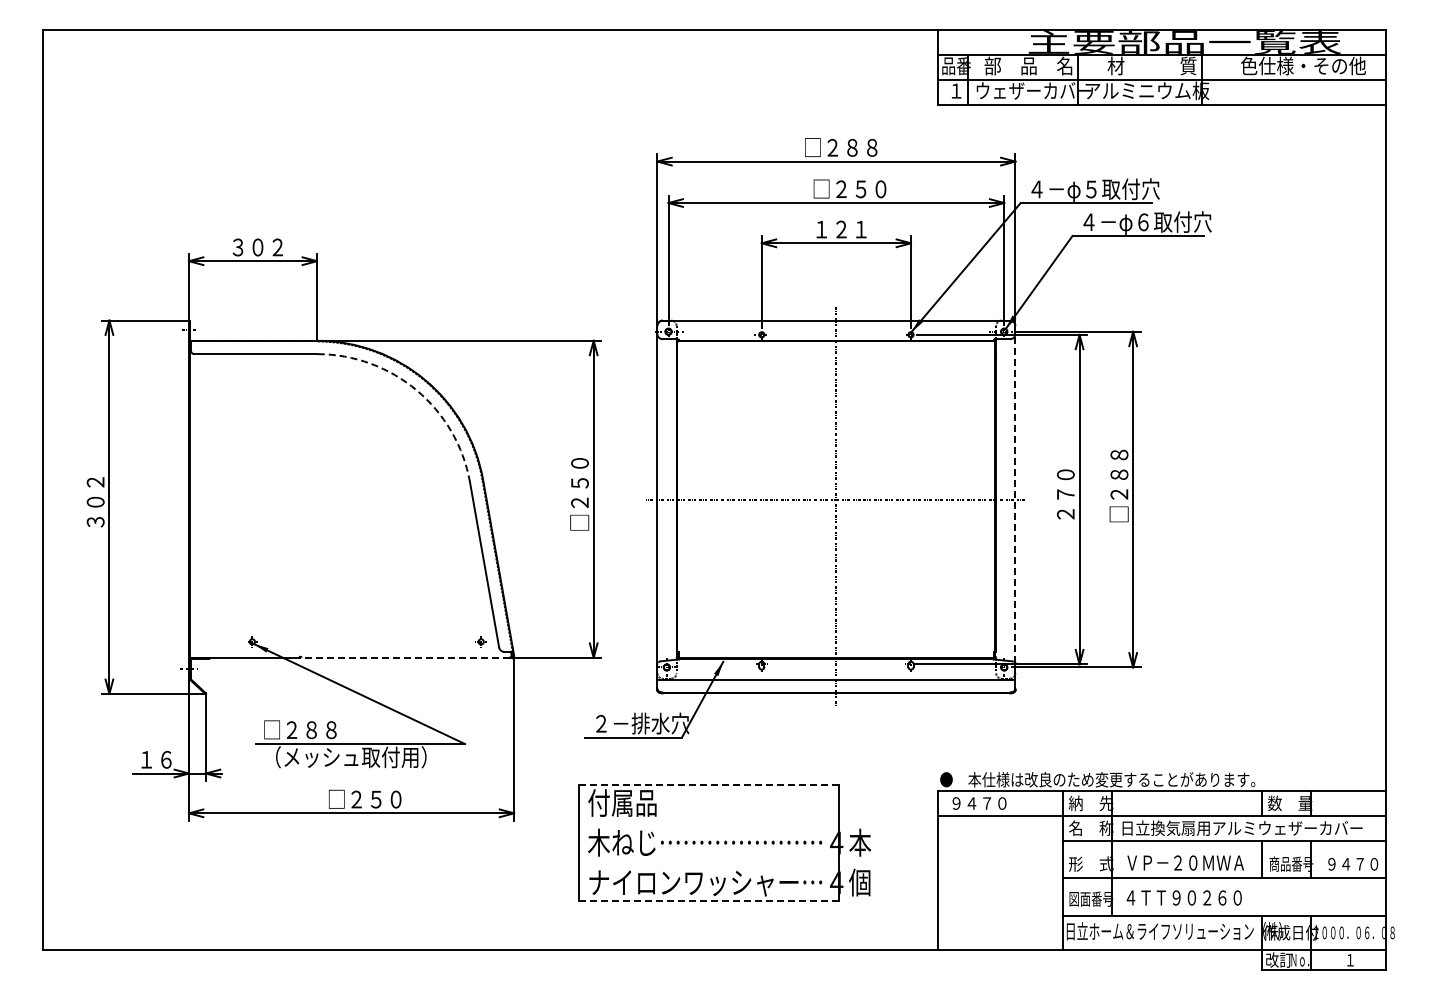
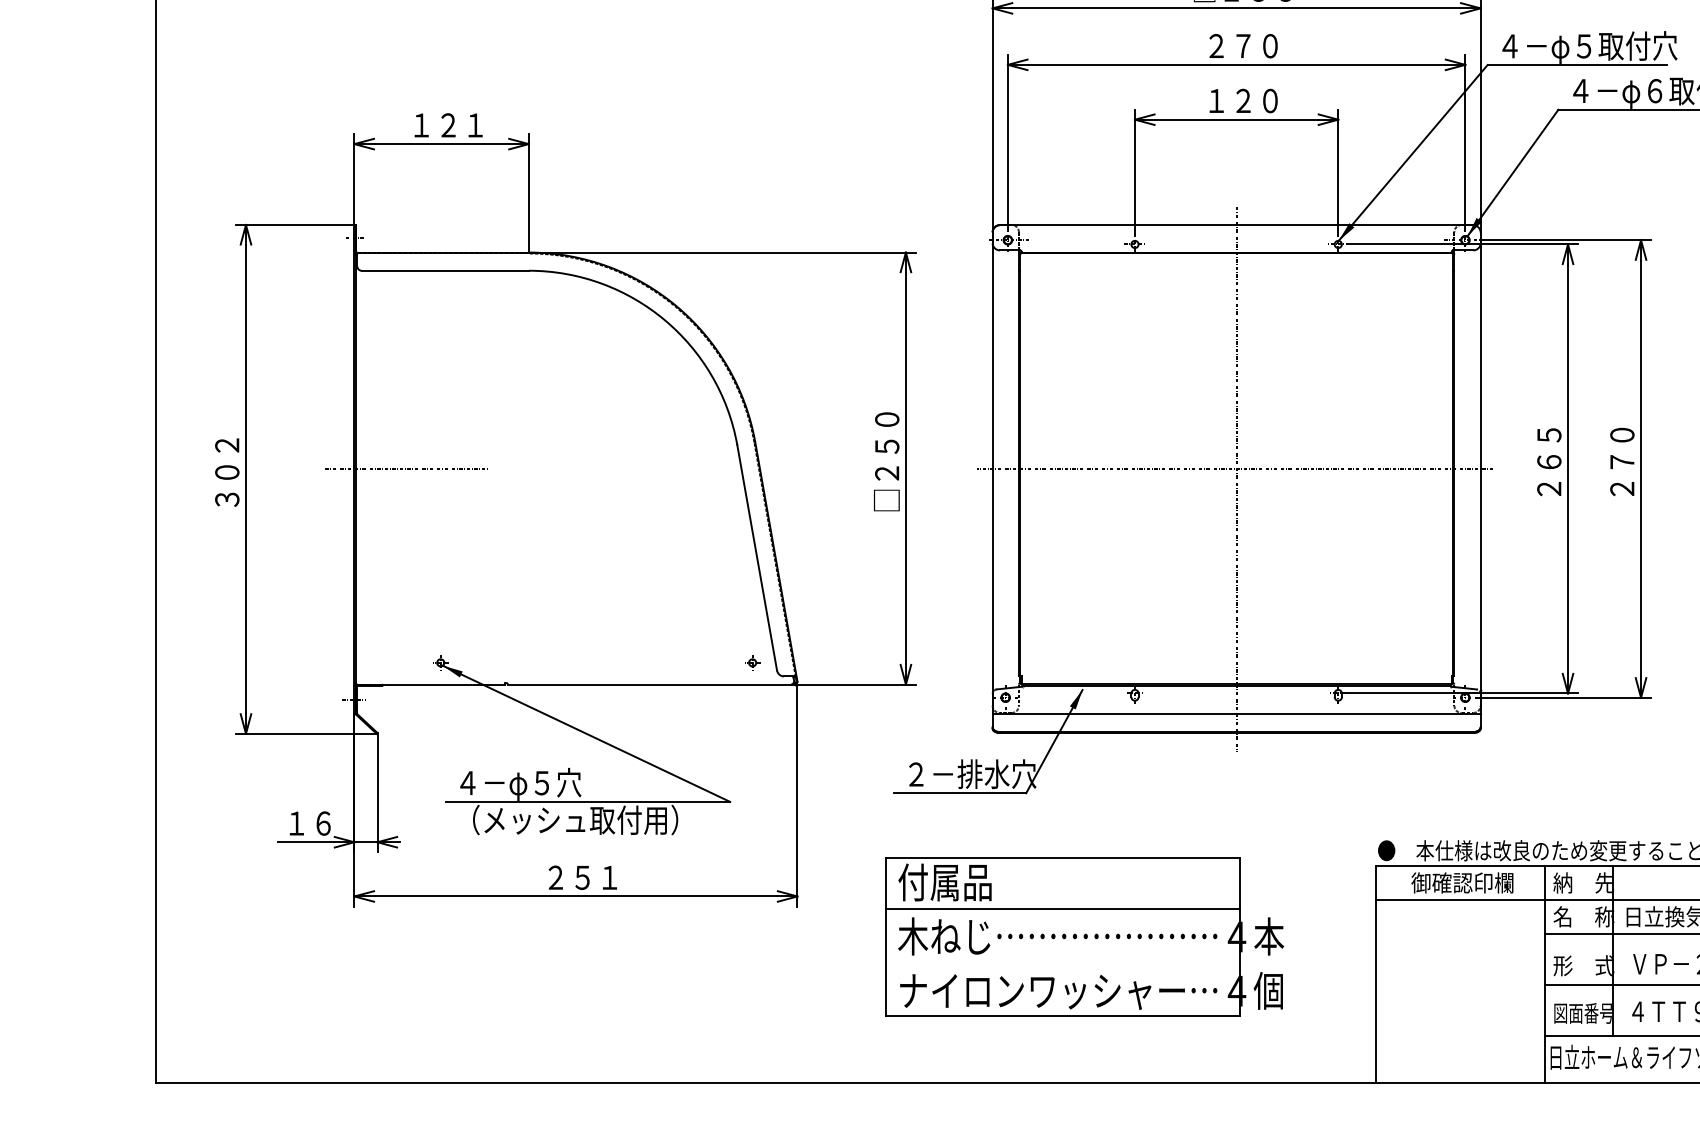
text: (849, 188) -> (1254, 45), □２５０ -> ２７０
text: (860, 229) -> (1269, 100), １２１ -> １２０
text: (257, 247) -> (447, 125), ３０２ -> １２１
arc: (416, 390) -> (664, 320), dashed -> solid
text: (1065, 484) -> (1548, 448), ２７０ -> ２６５
text: (1118, 485) -> (1621, 449), □２８８ -> ２７０
line: (227, 499) -> (406, 468), added
line: (1015, 500) -> (1480, 470), dashed -> solid
line: (405, 657) -> (649, 684), dashed -> solid
text: (309, 730) -> (518, 783), □２８８ -> ４－φ５穴
line: (708, 784) -> (1062, 857), dashed -> solid
text: (364, 798) -> (593, 876), □２５０ -> ２５１
text: (995, 803) -> (1453, 883), ９４７０ -> 御確認印欄
line: (708, 822) -> (1062, 908), added
line: (708, 900) -> (1062, 1015), dashed -> solid

